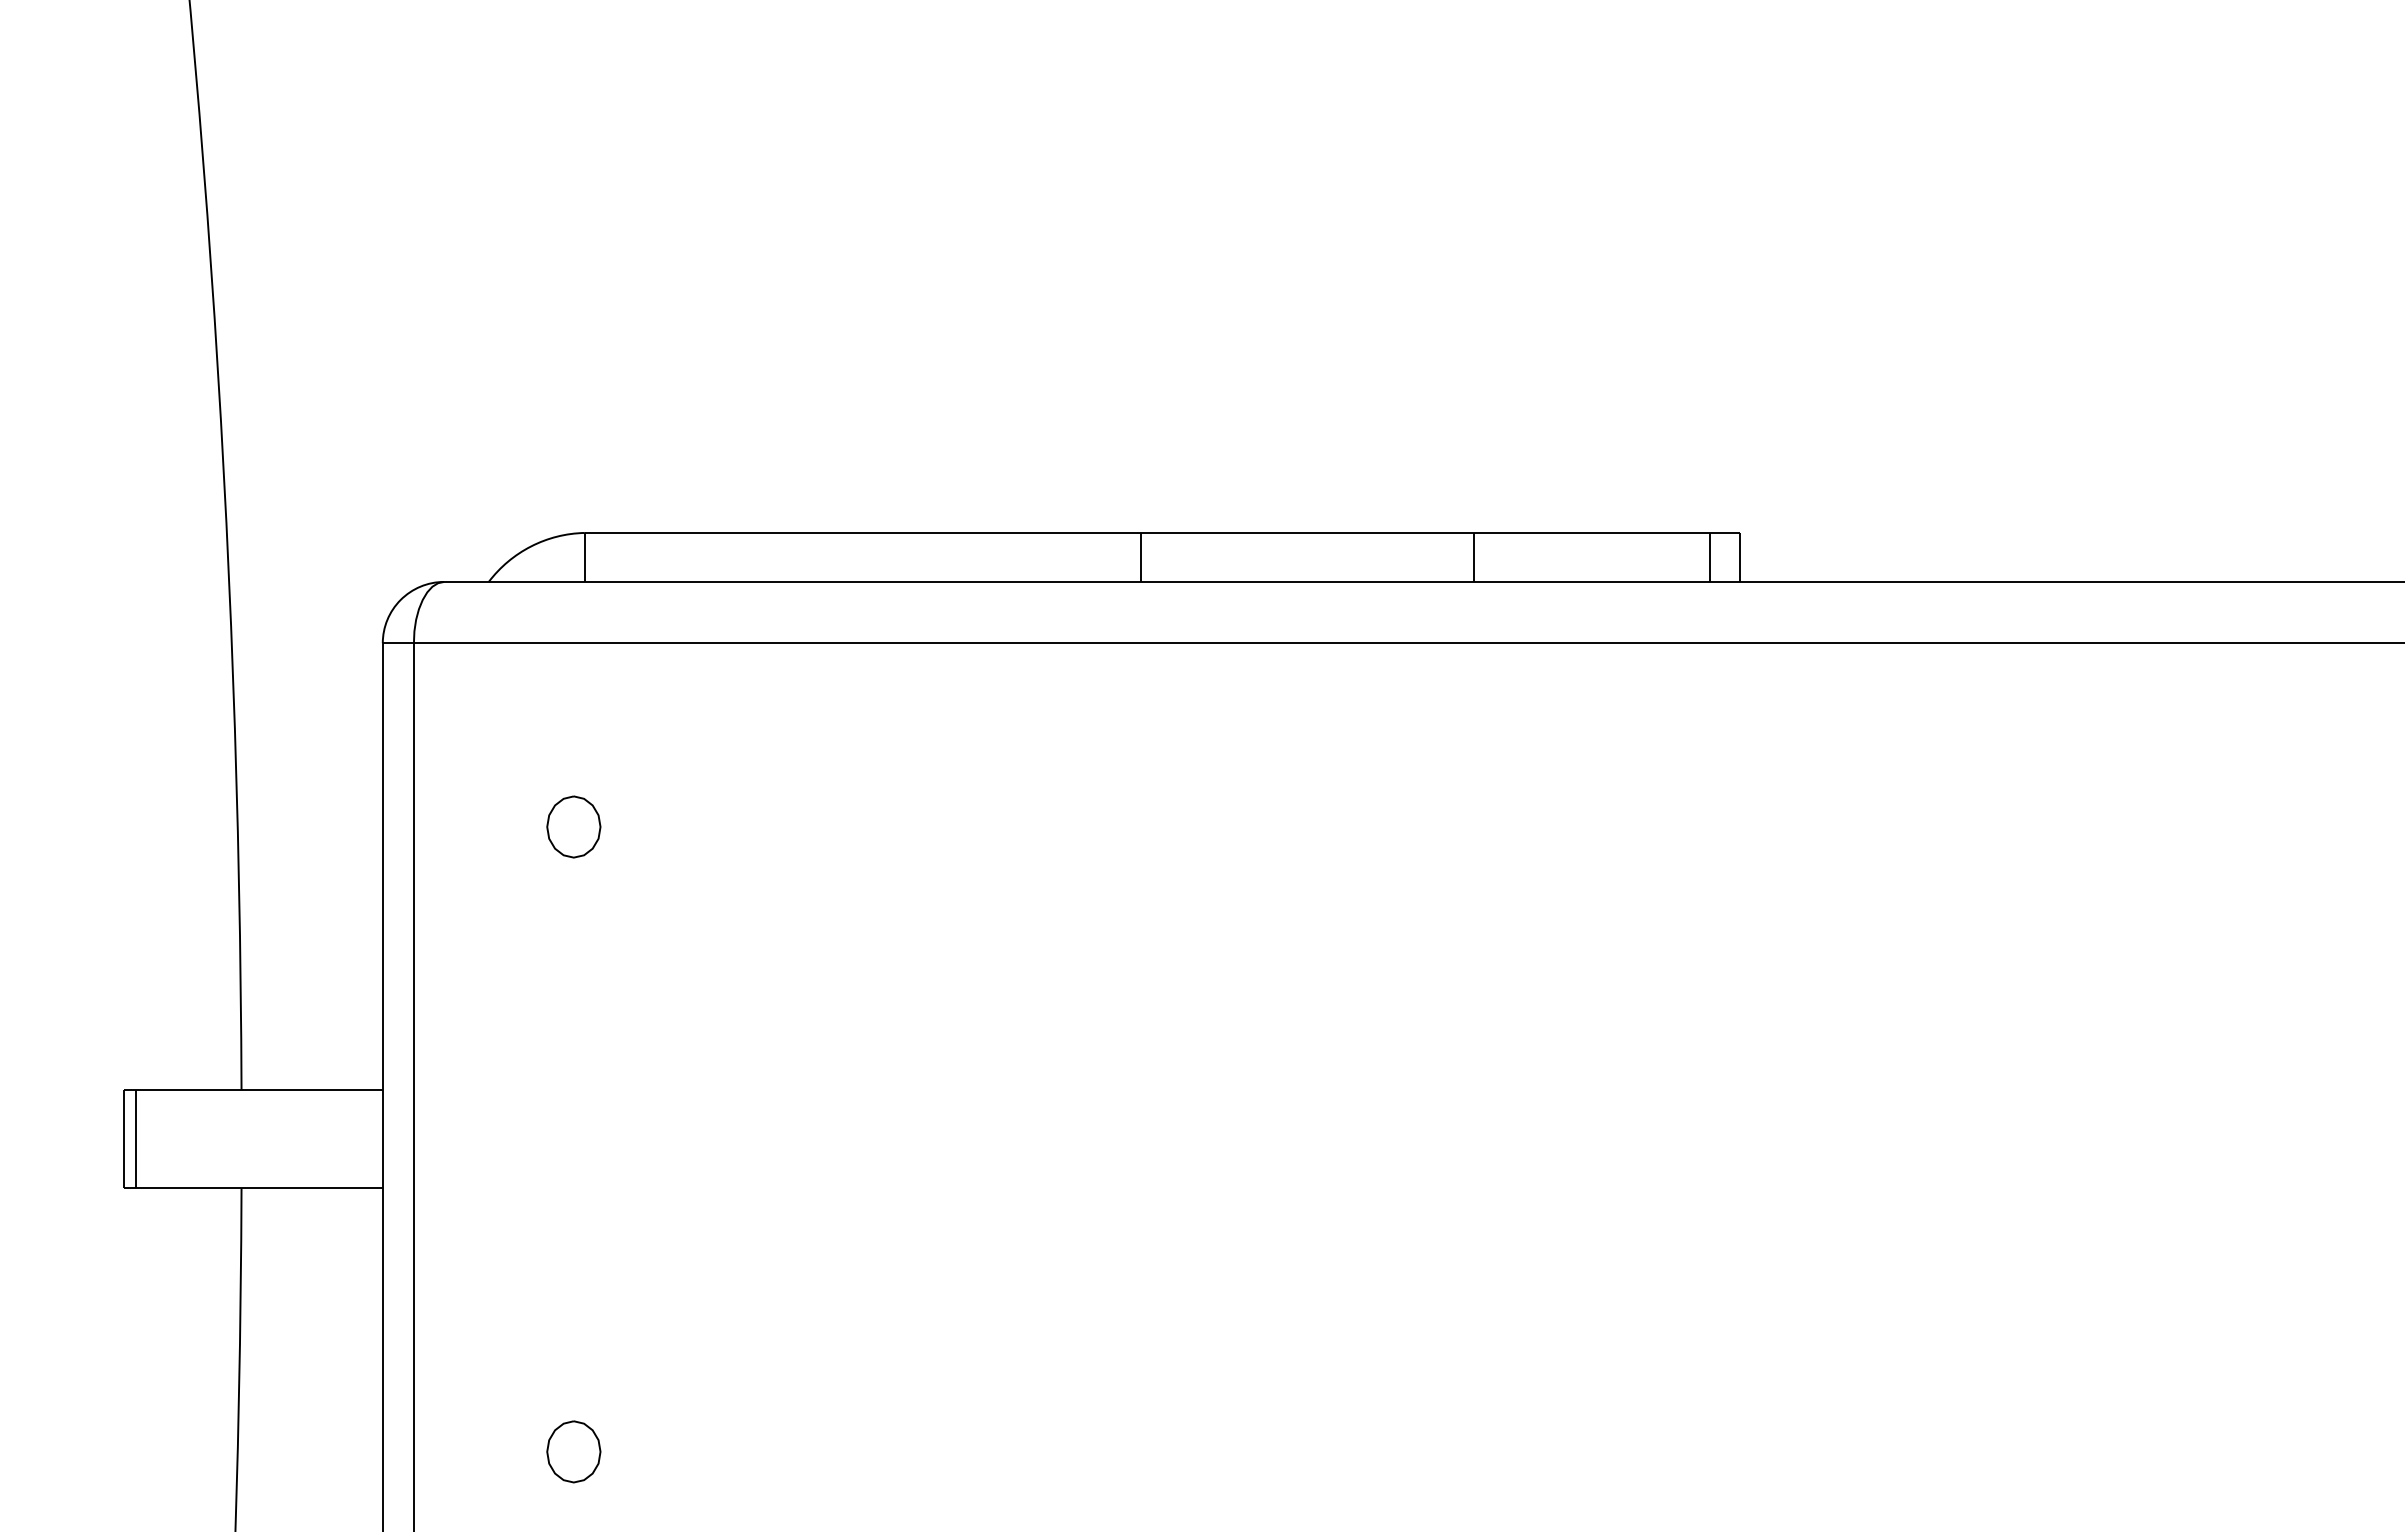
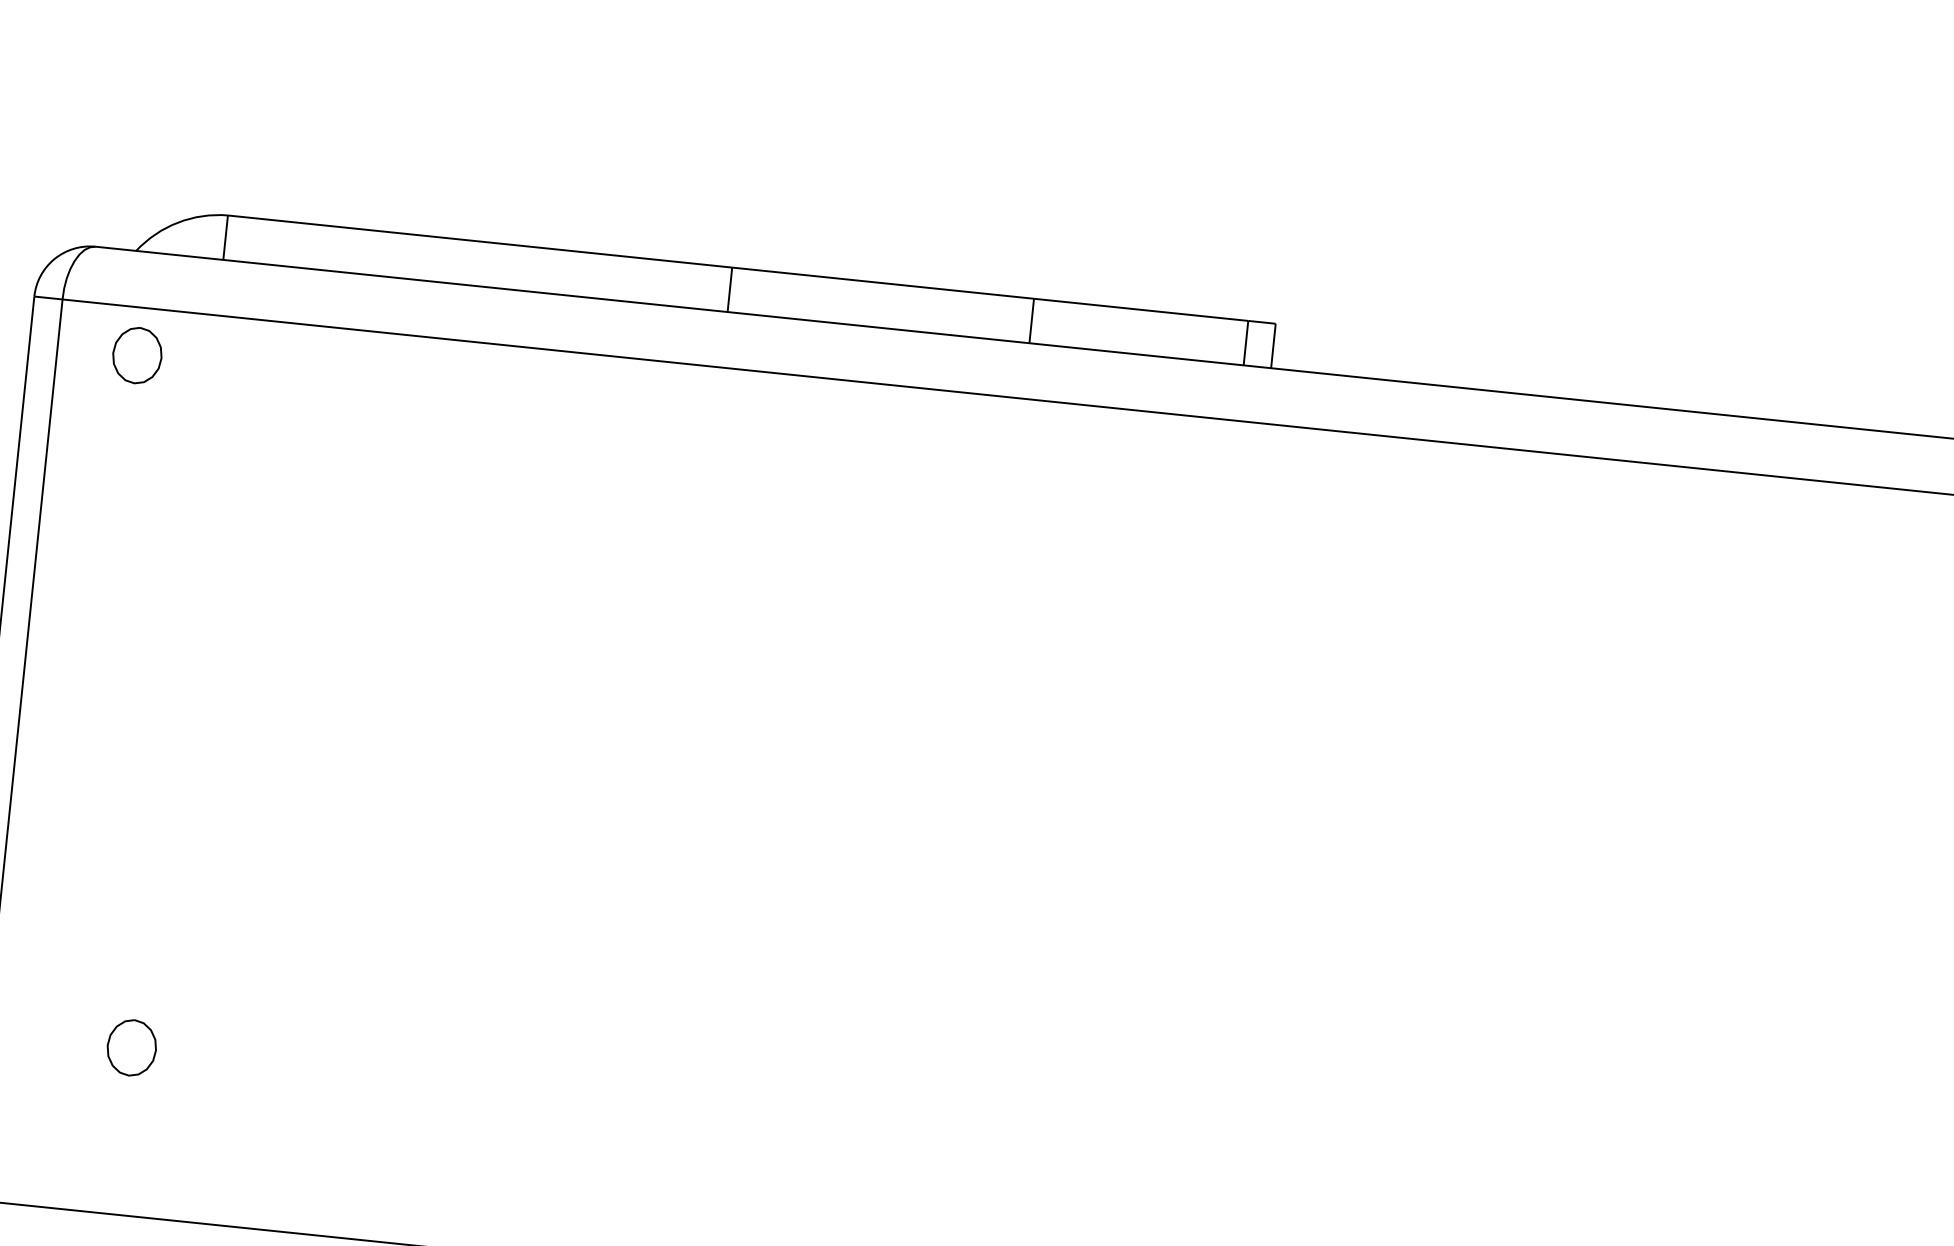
part: (573, 826) -> (137, 355), moved

